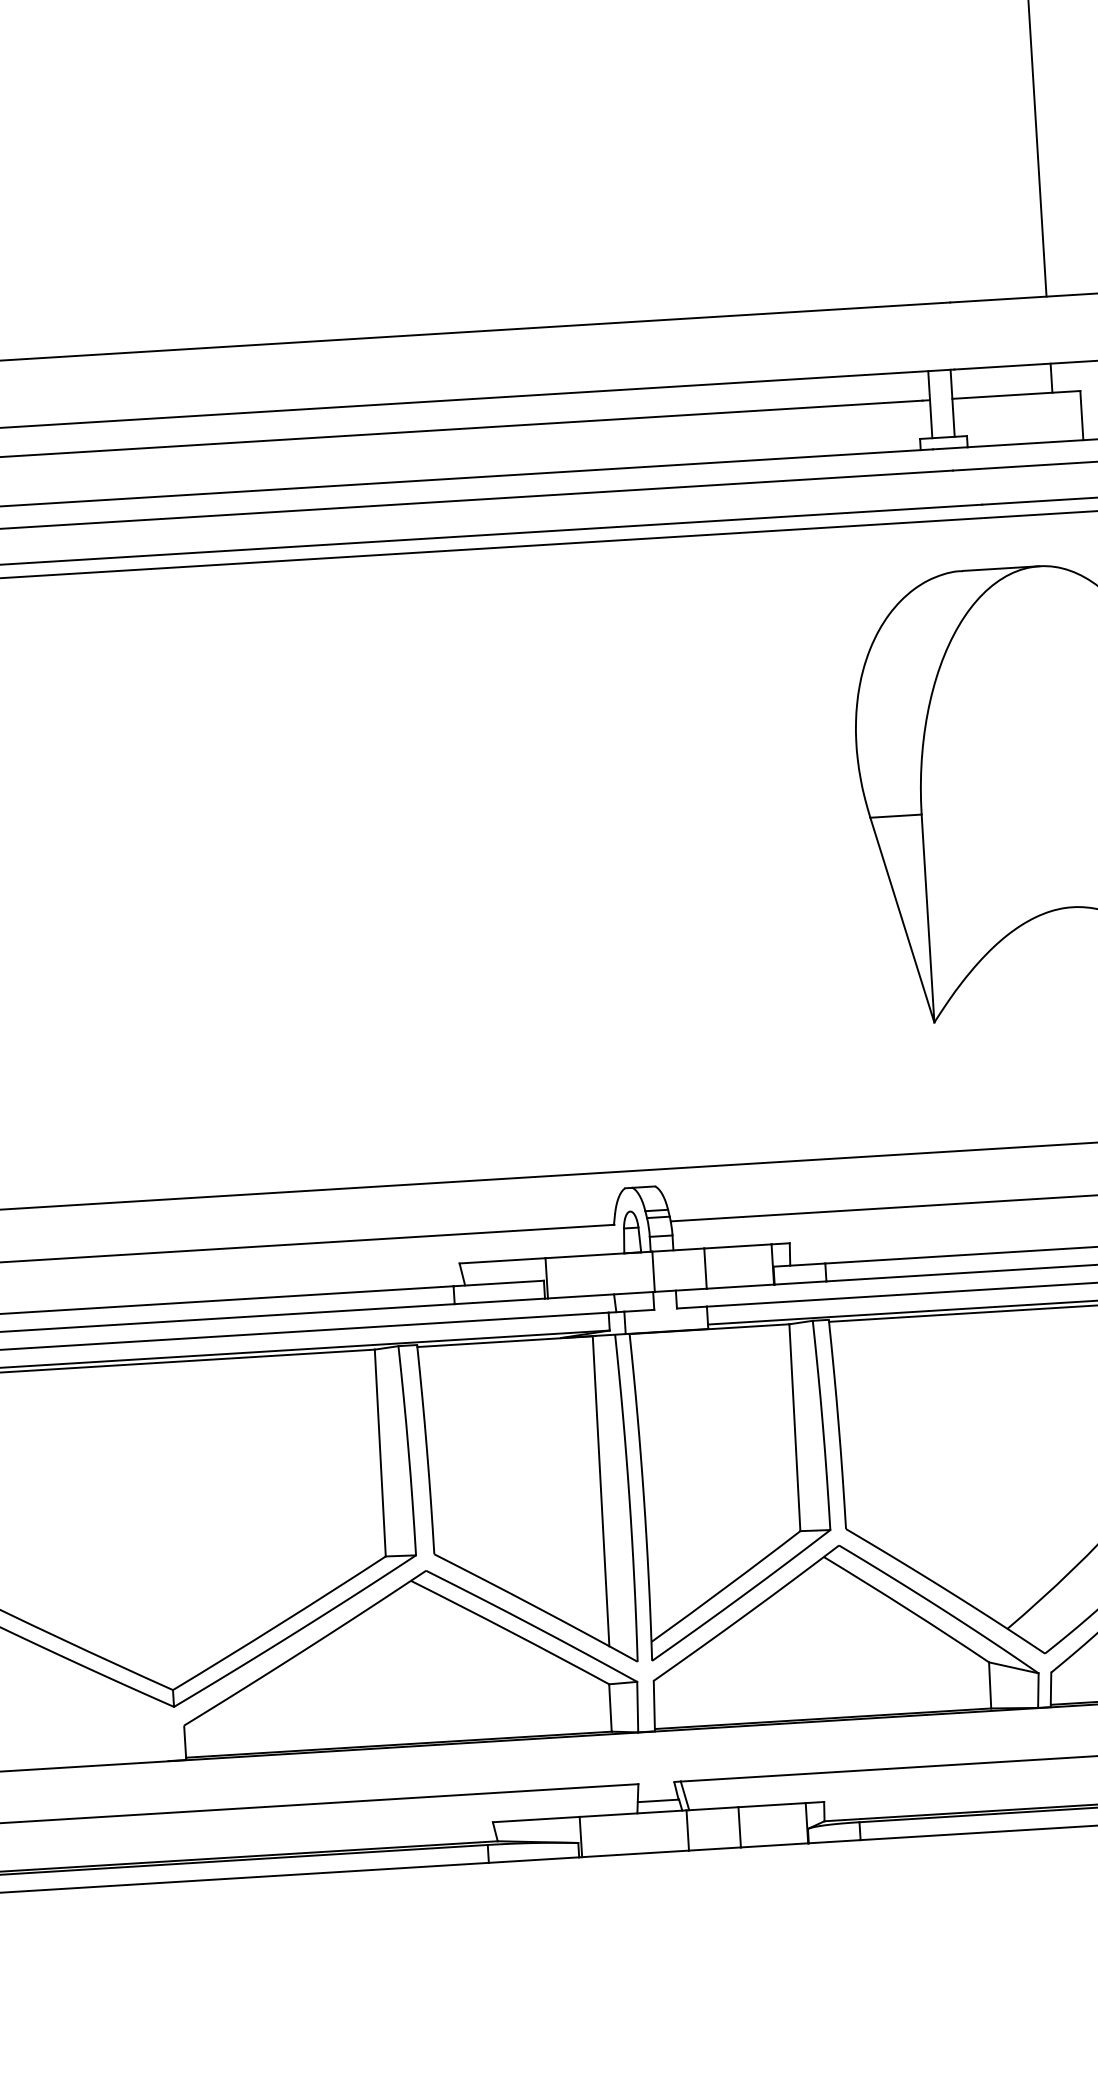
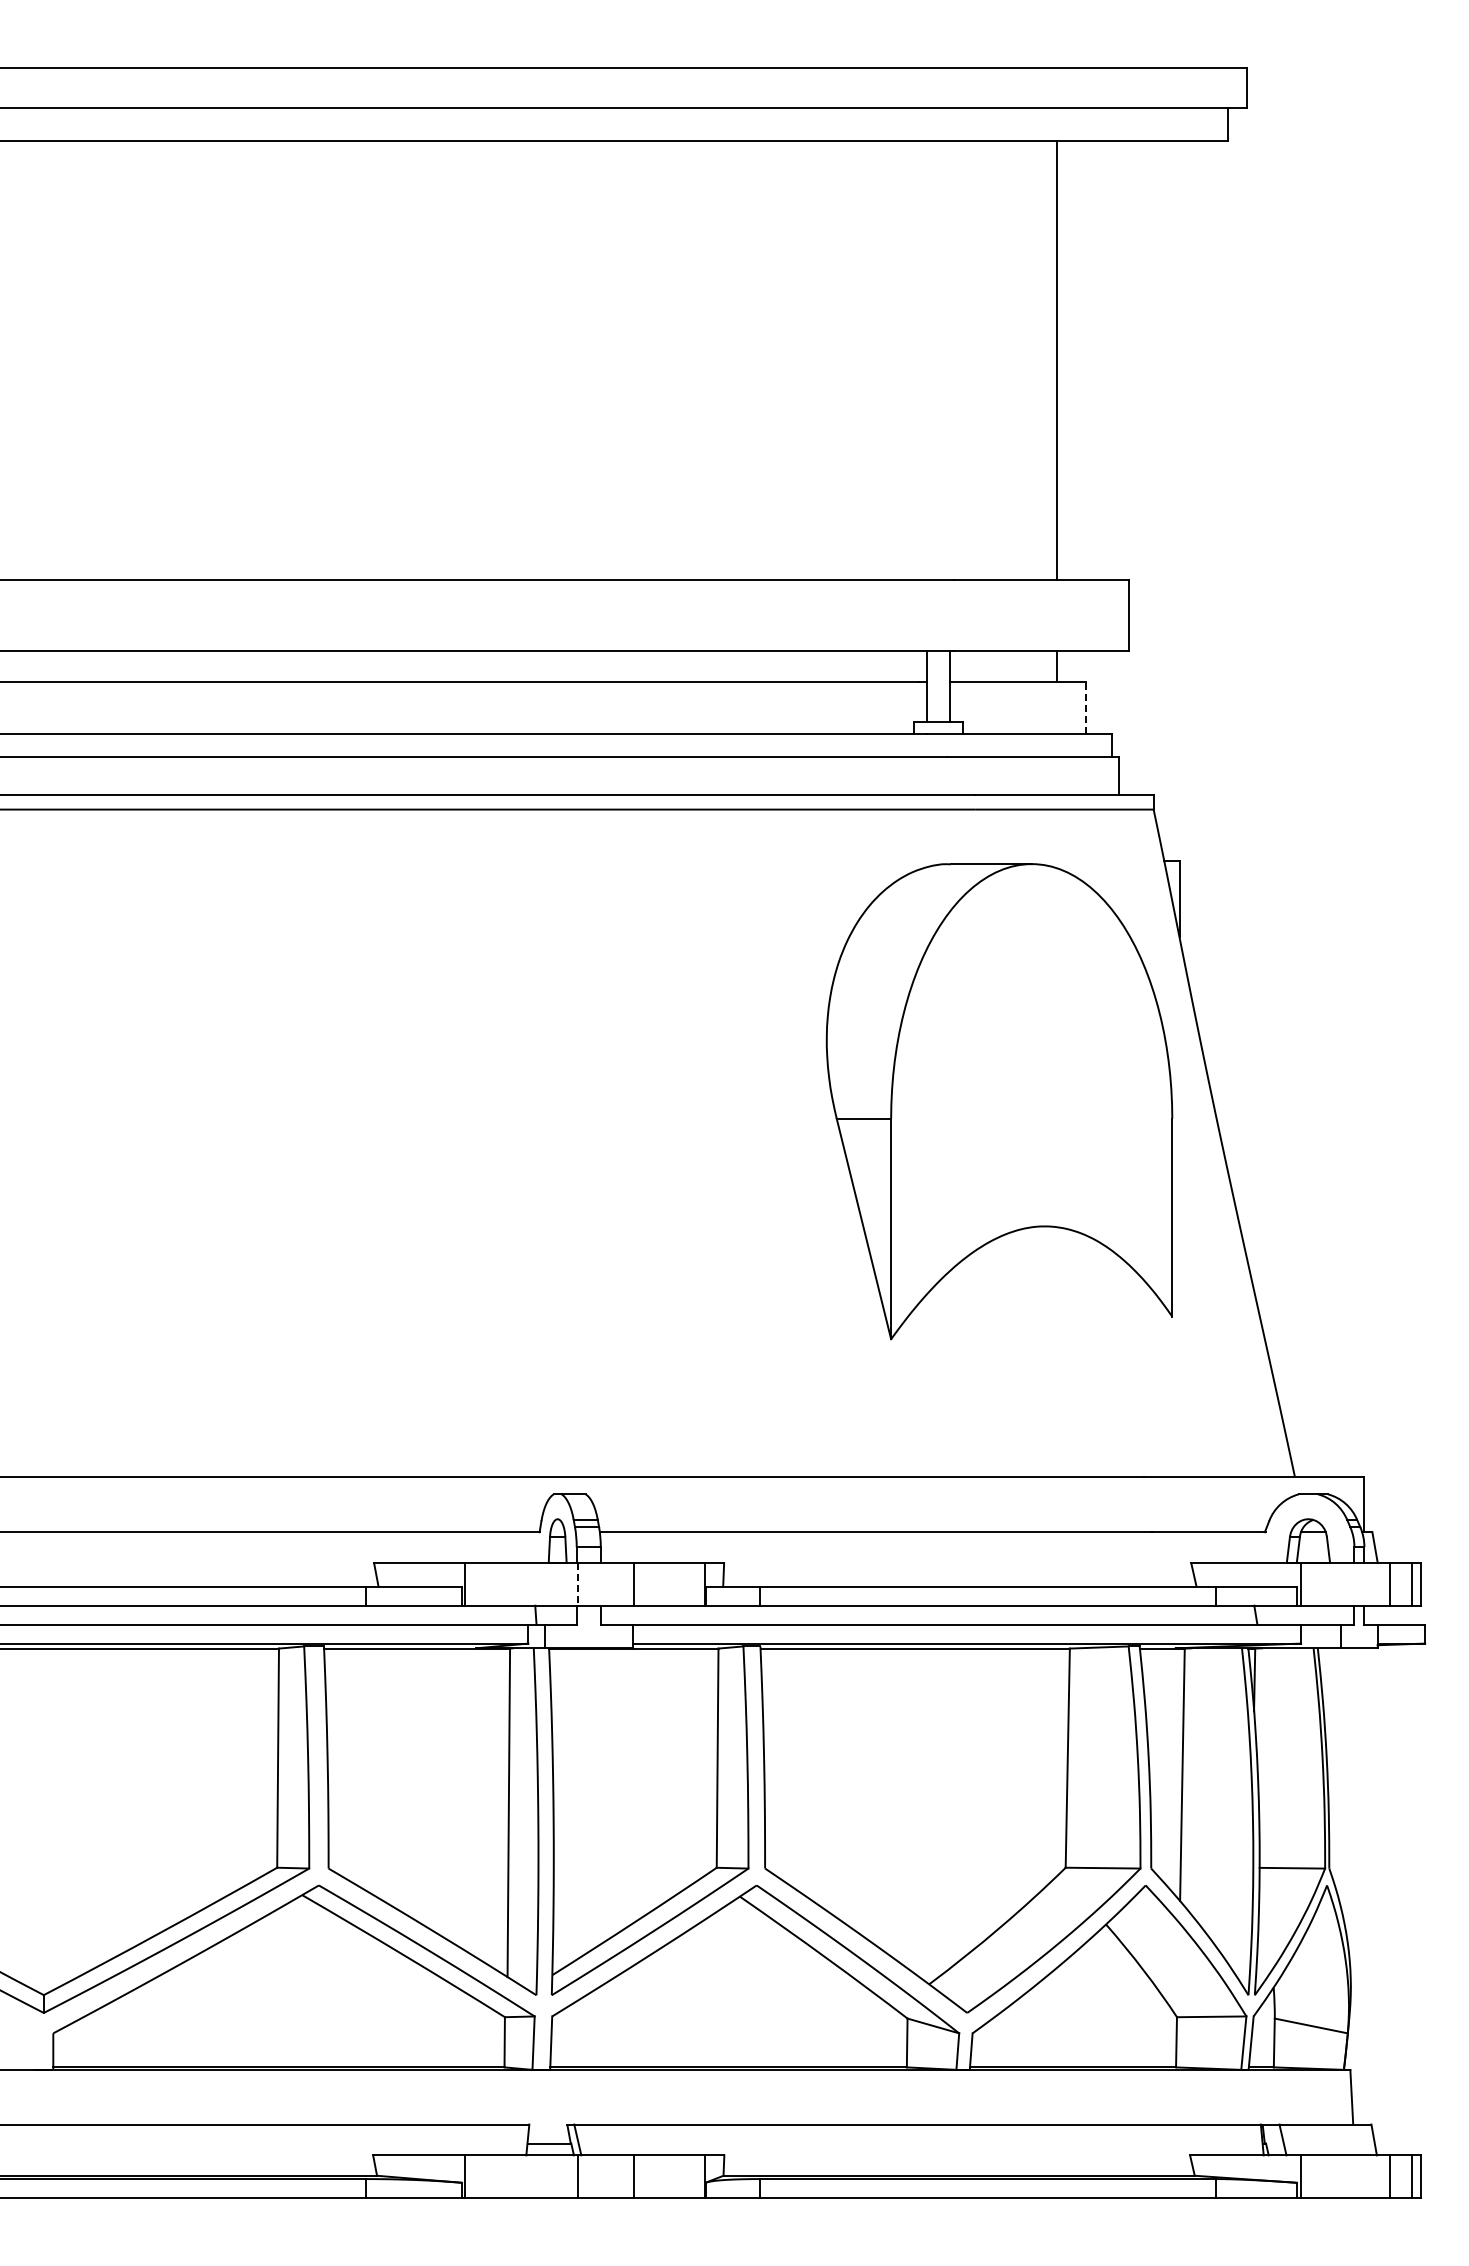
line: (1082, 415) -> (1086, 707), solid -> dashed
line: (653, 1271) -> (578, 1584), solid -> dashed

